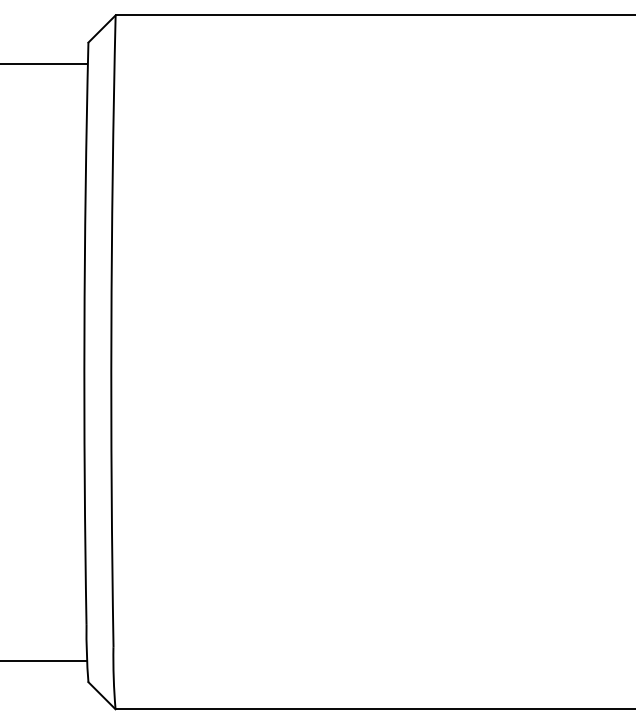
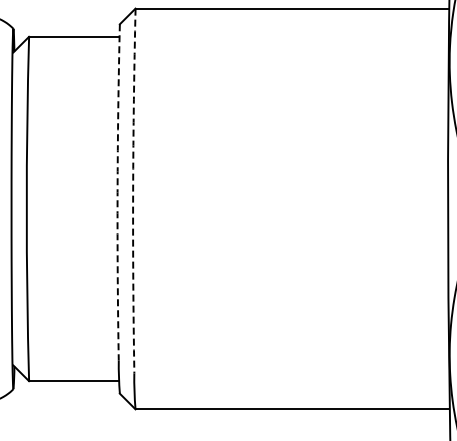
arc: (112, 332) -> (133, 191), solid -> dashed
arc: (84, 333) -> (117, 192), solid -> dashed

